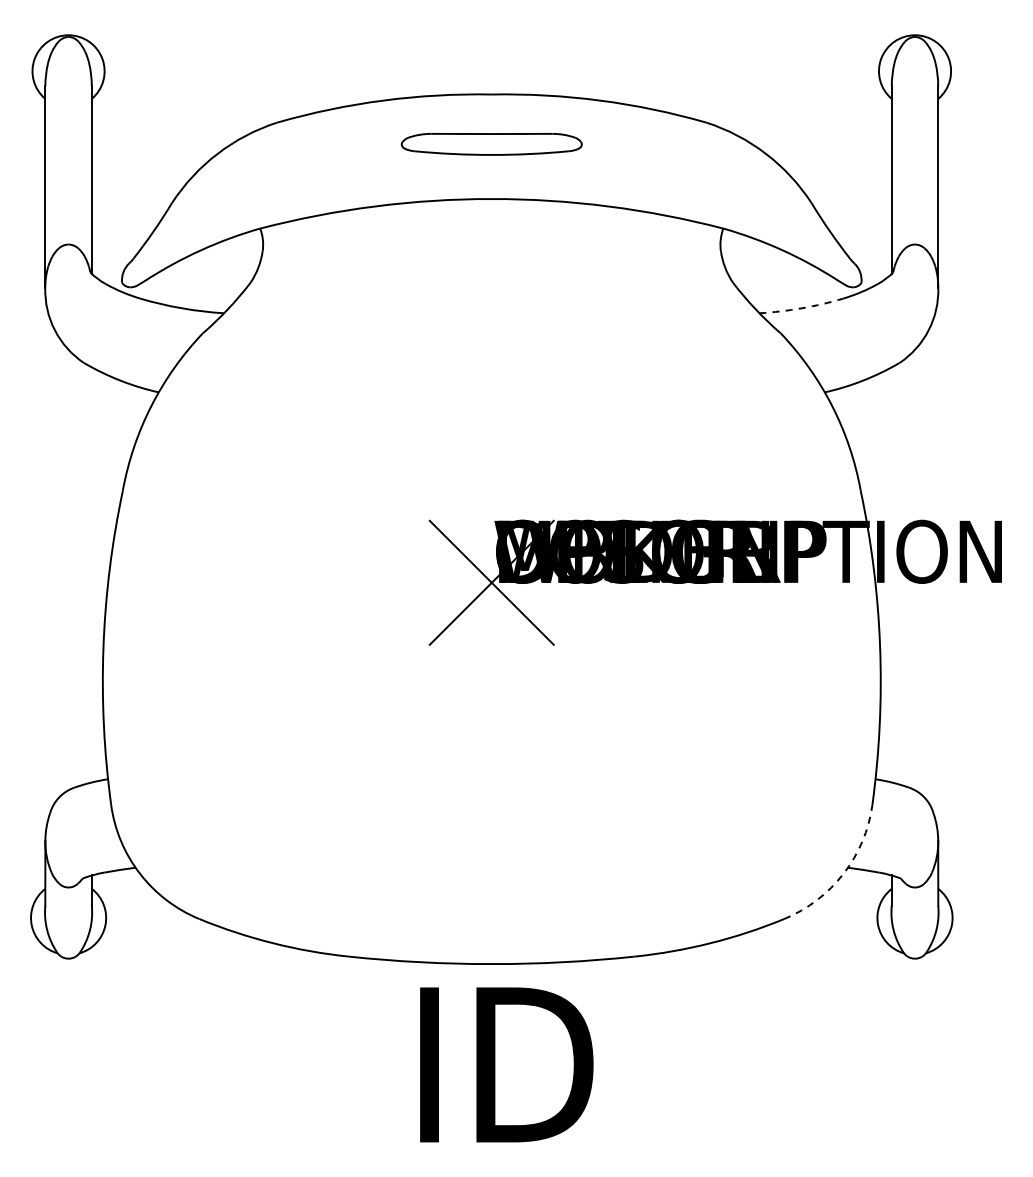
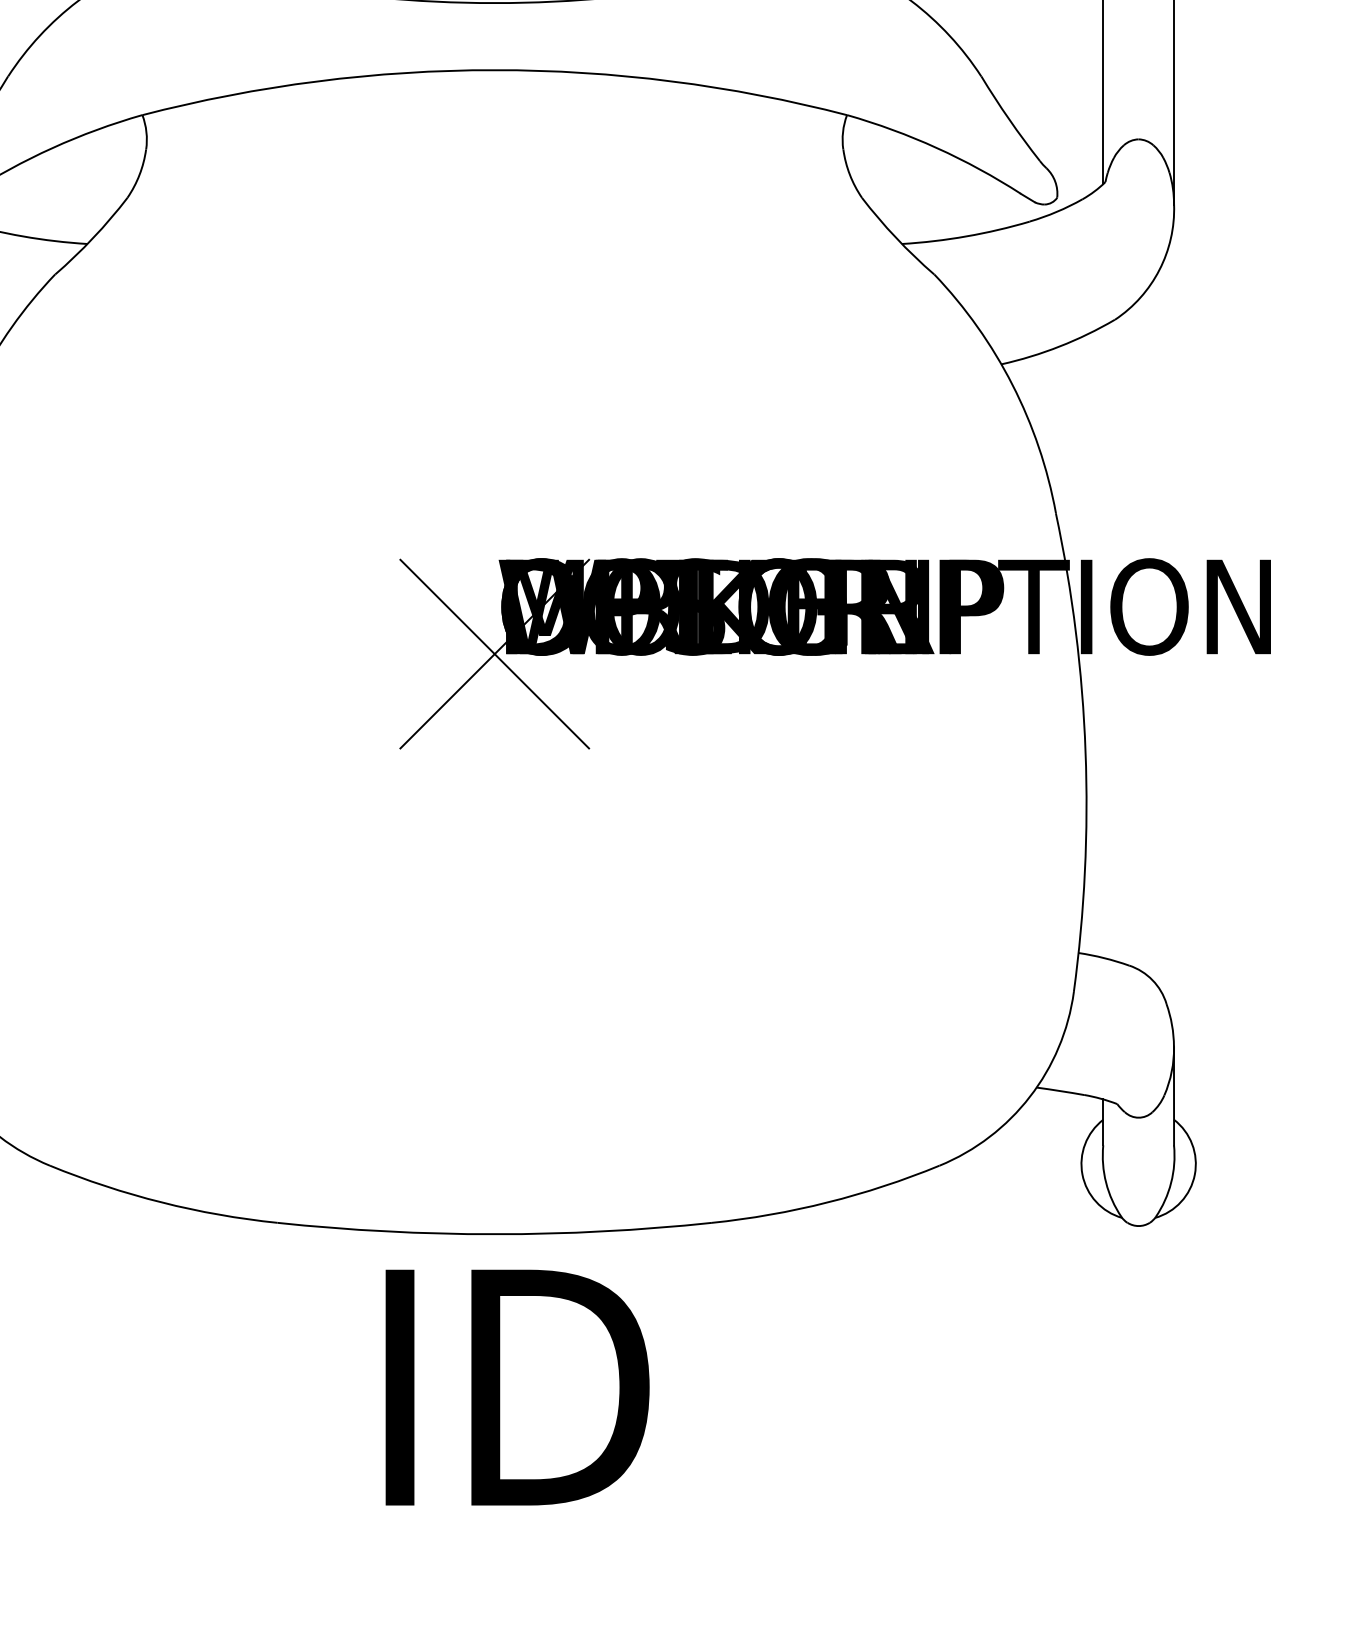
arc: (801, 308) -> (965, 236), dashed -> solid
arc: (843, 873) -> (1029, 1096), dashed -> solid

